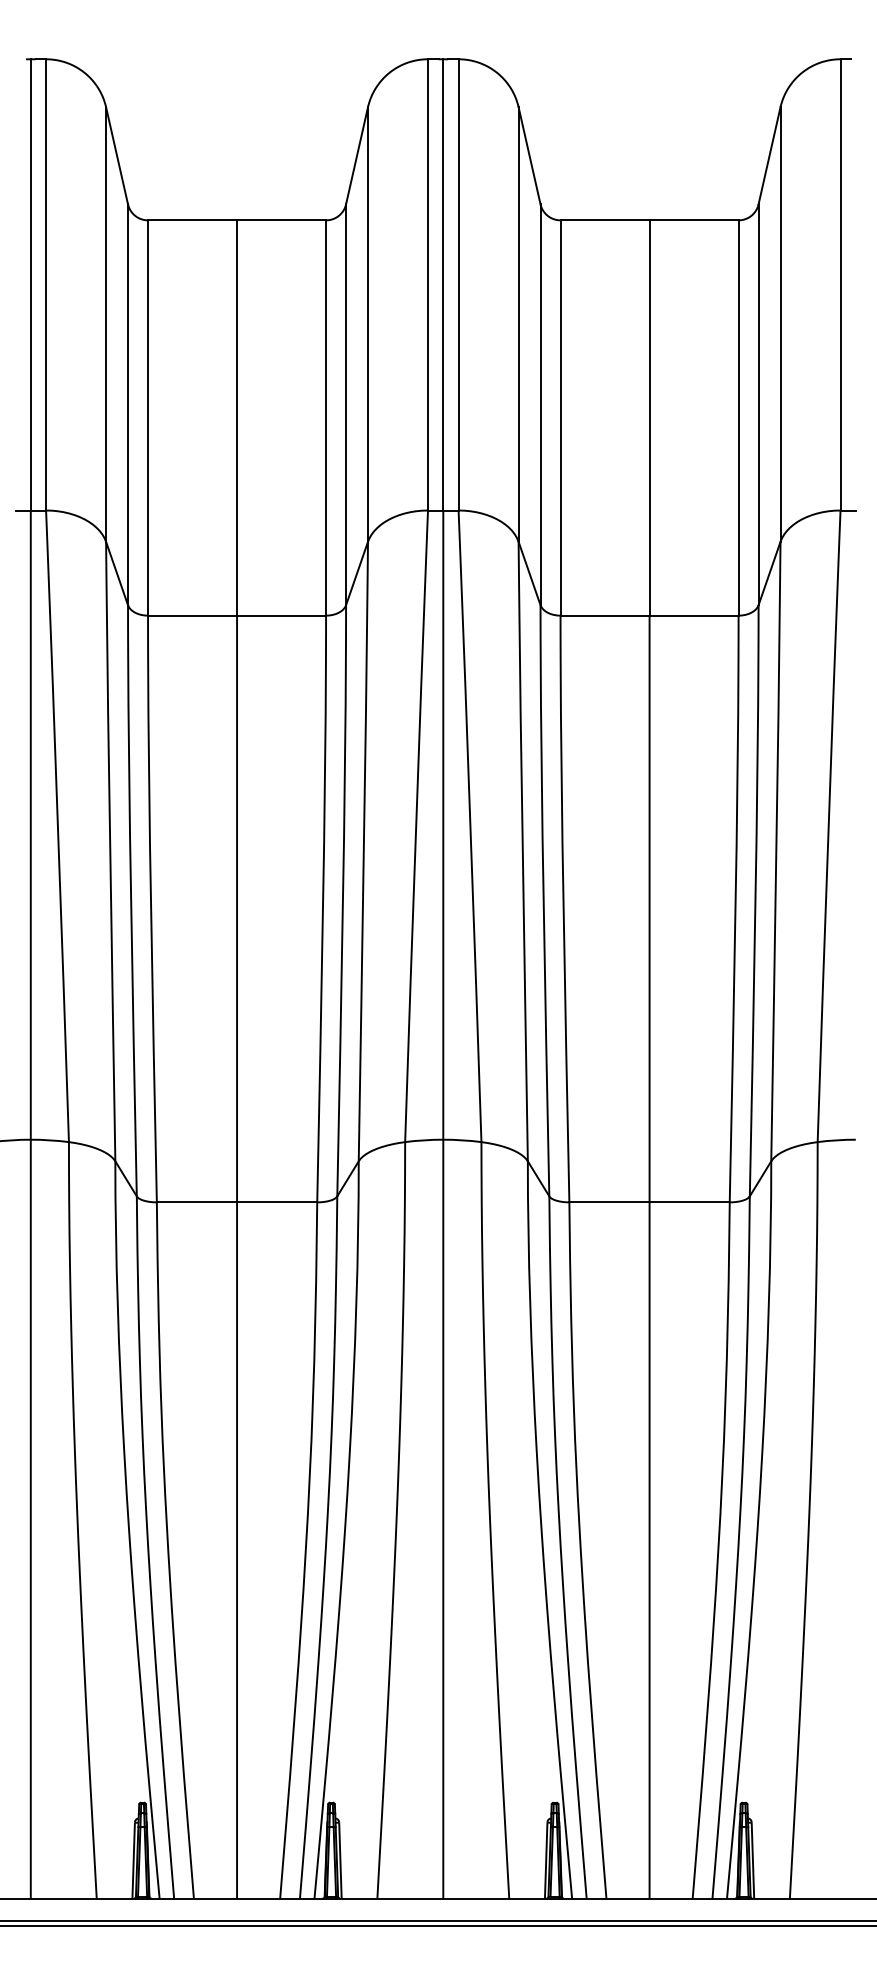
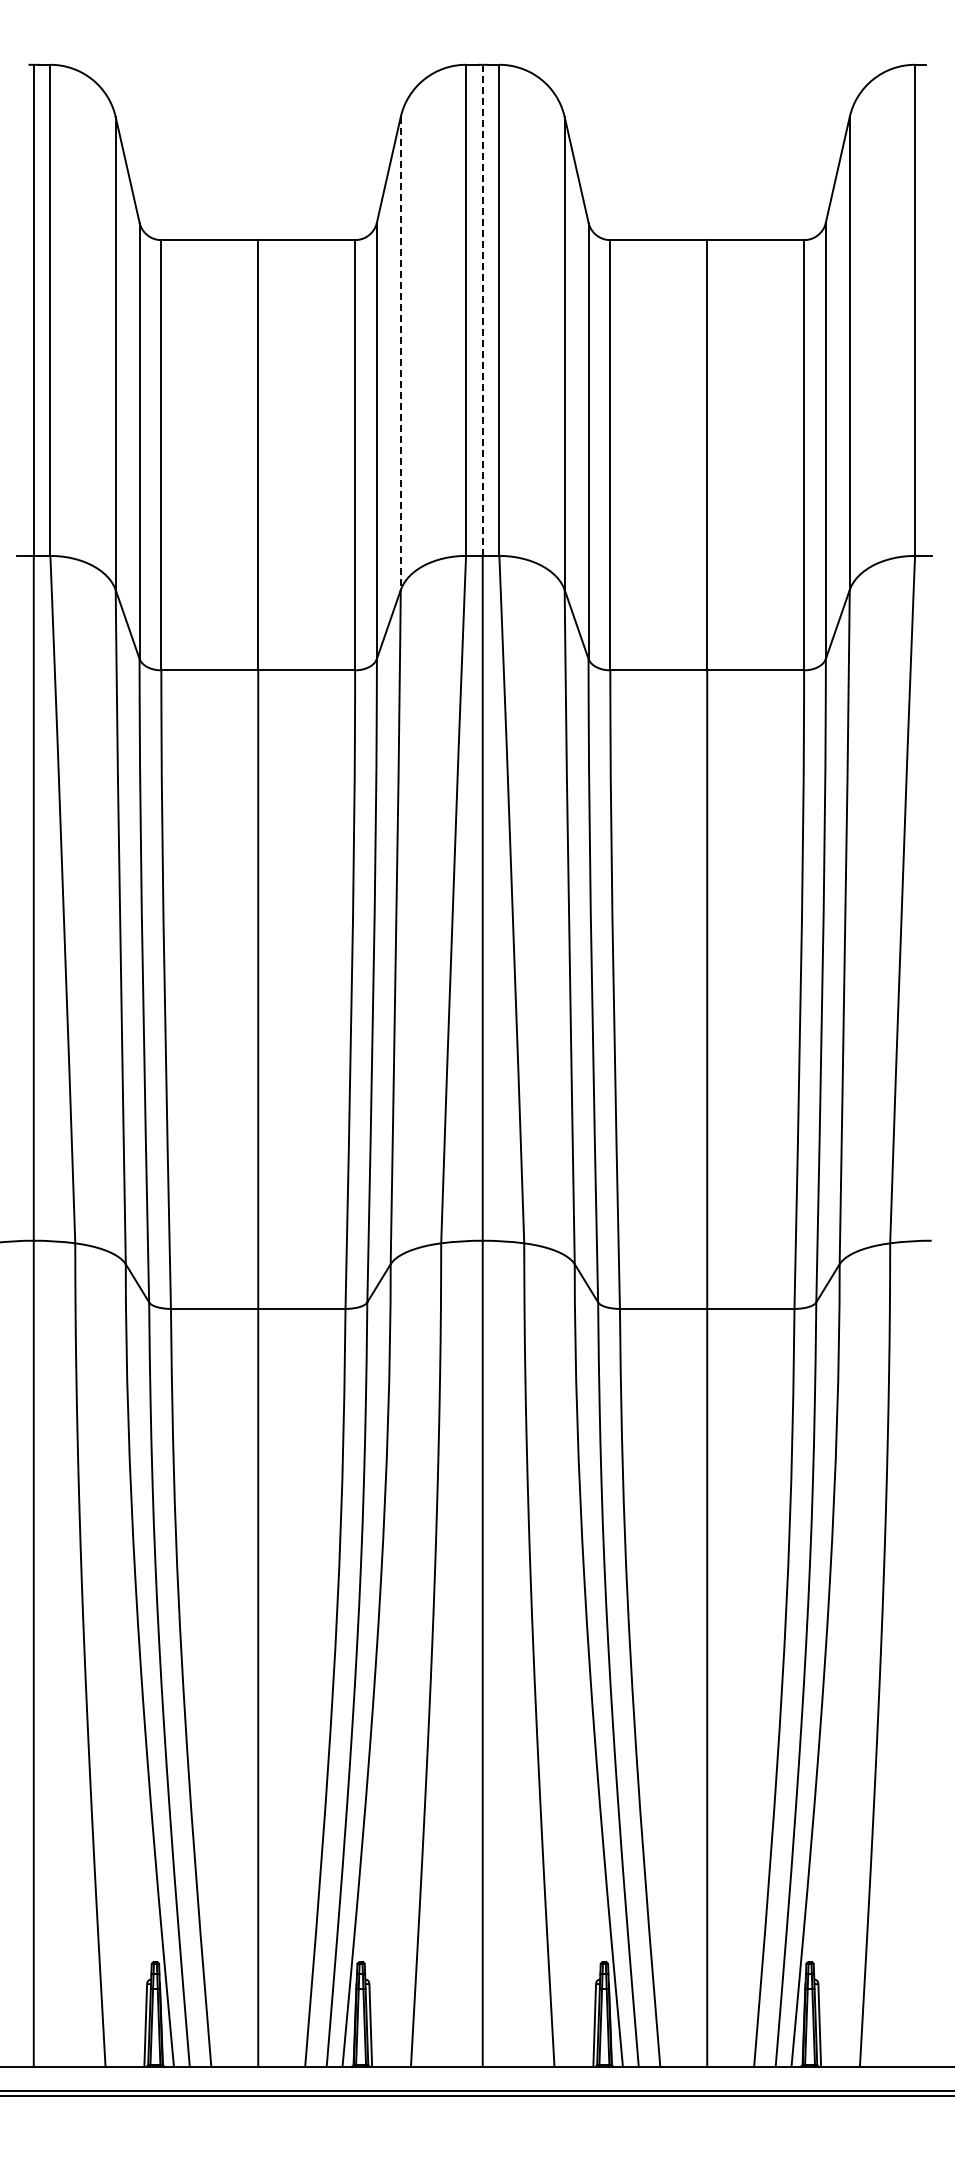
line: (443, 285) -> (482, 310), solid -> dashed
line: (367, 325) -> (400, 354), solid -> dashed

